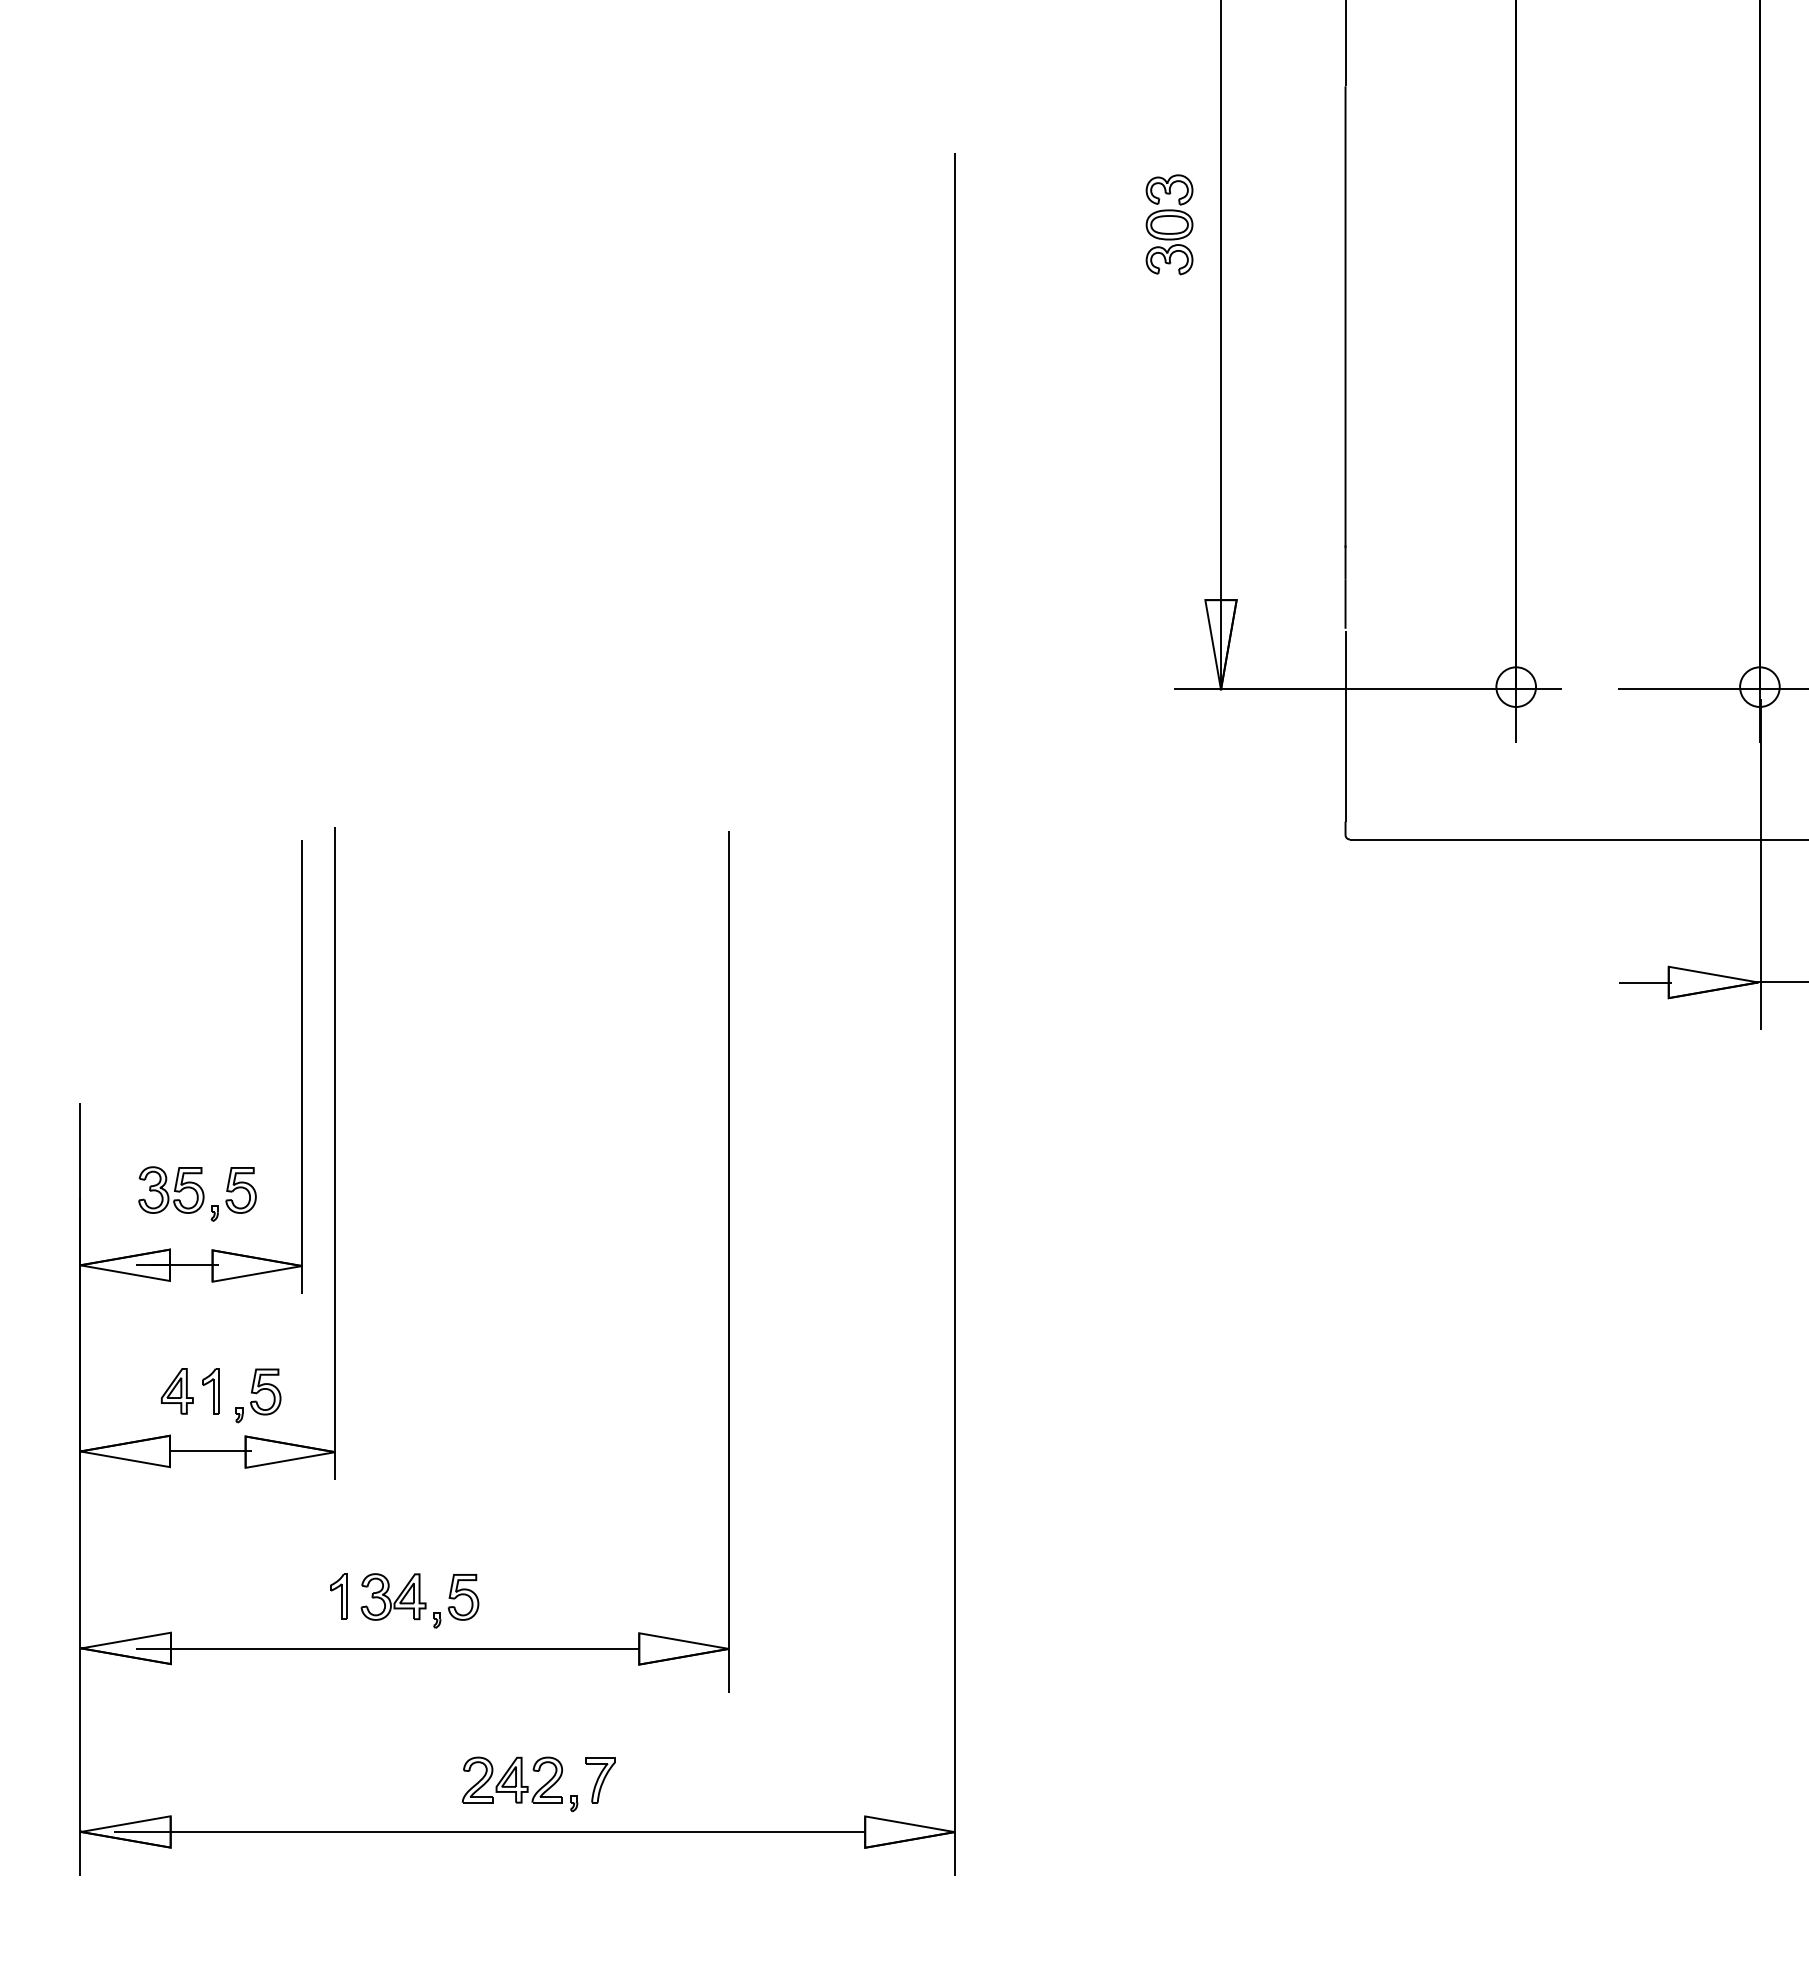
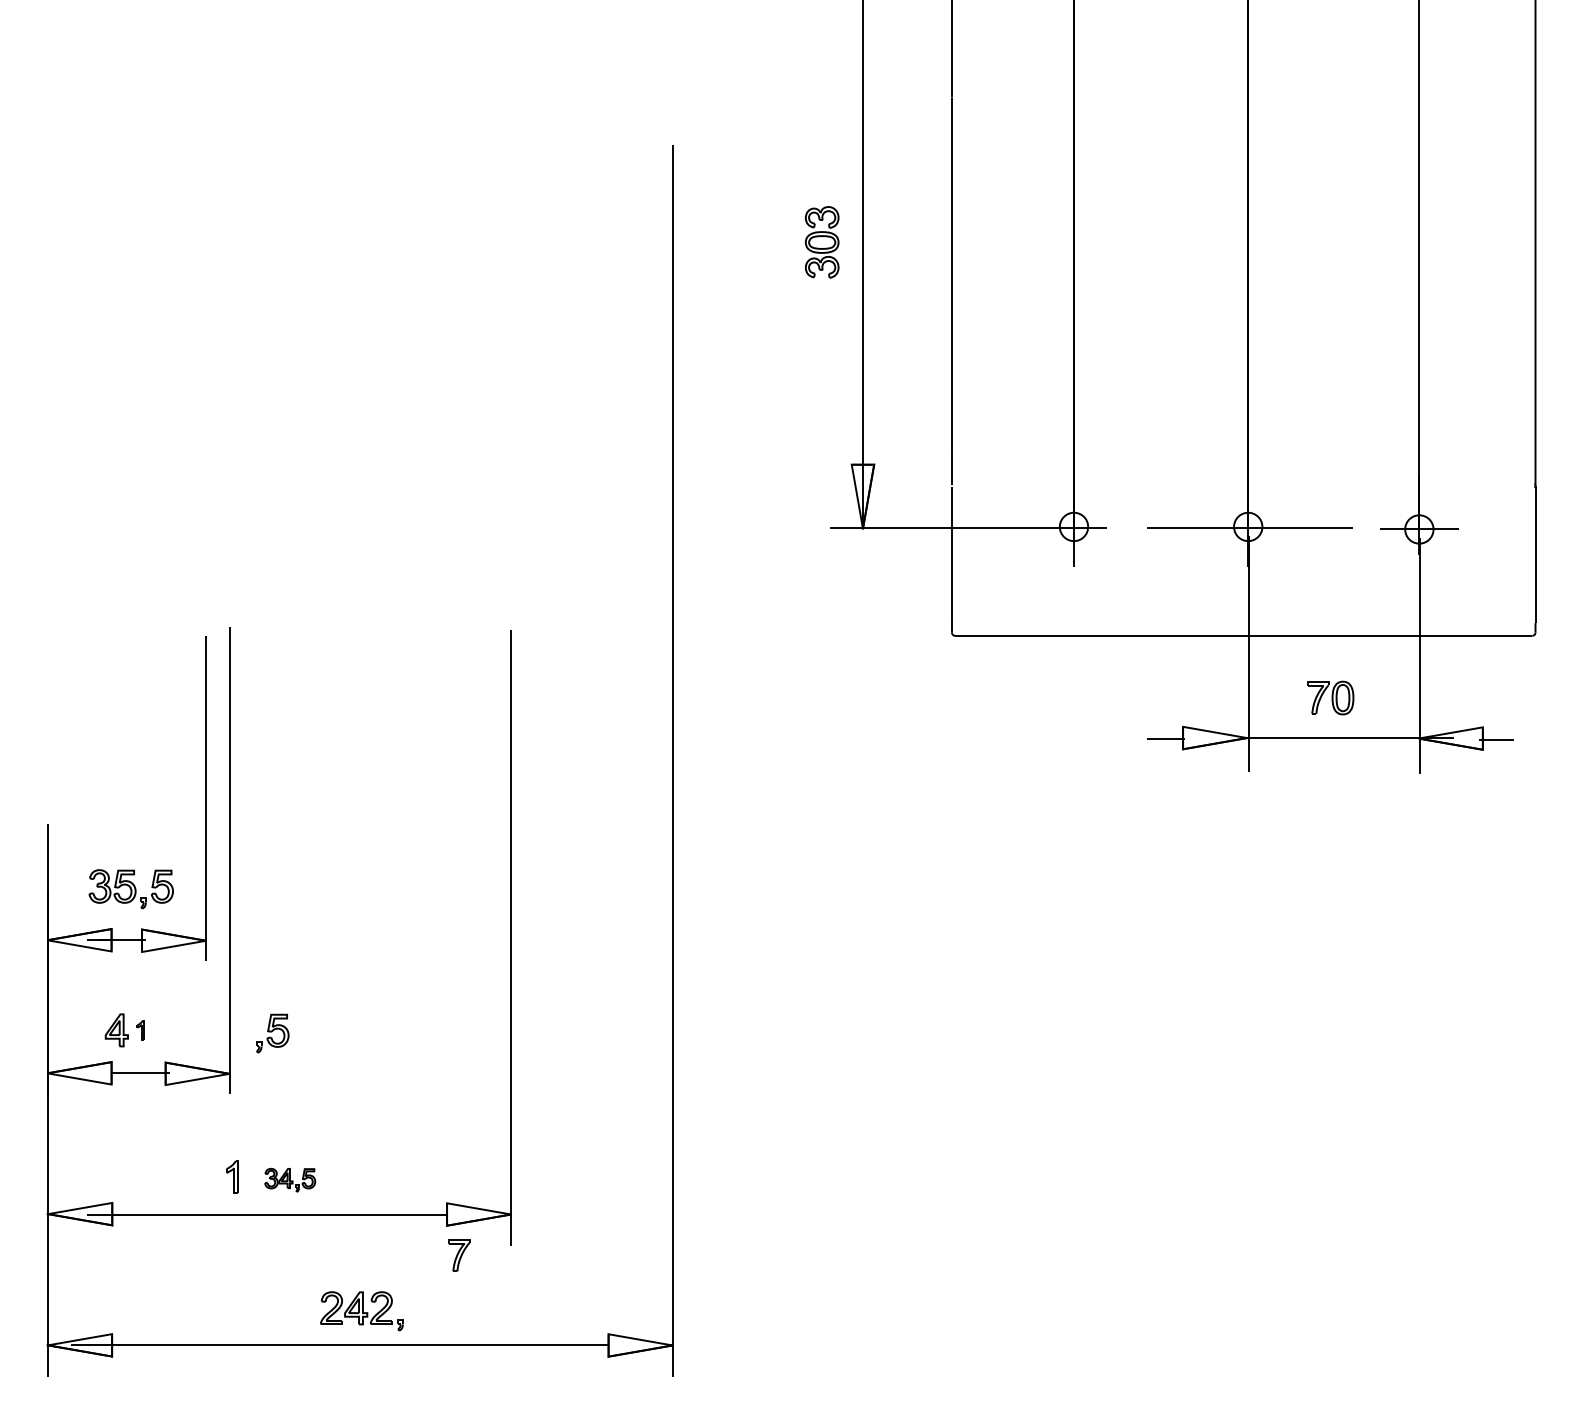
part: (1169, 224) -> (822, 242), moved
part: (210, 1390) -> (140, 1029), size x0.6
part: (257, 1395) -> (272, 1033), moved
part: (418, 1601) -> (289, 1180), size x0.6
part: (600, 1780) -> (459, 1255), moved

